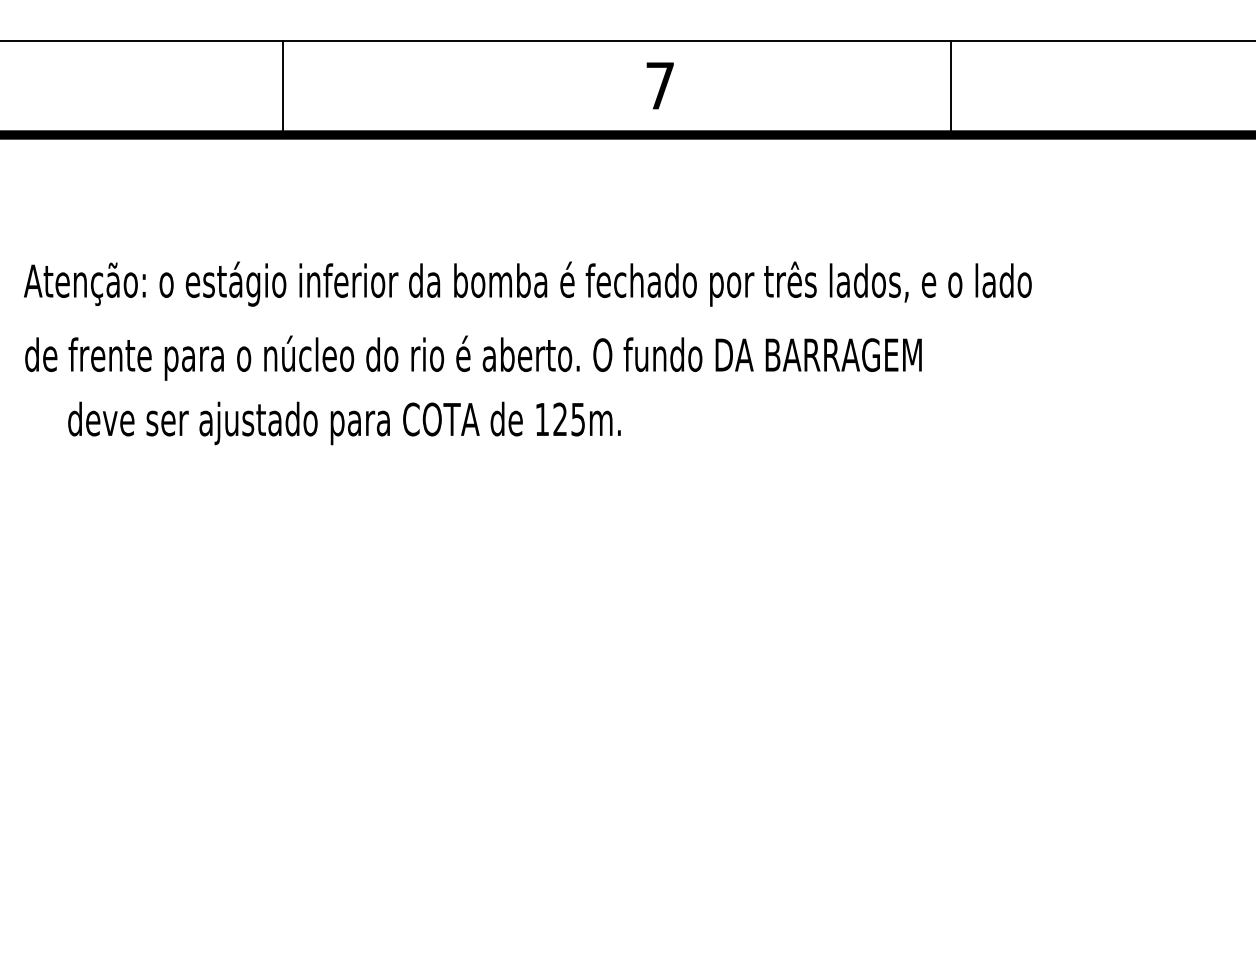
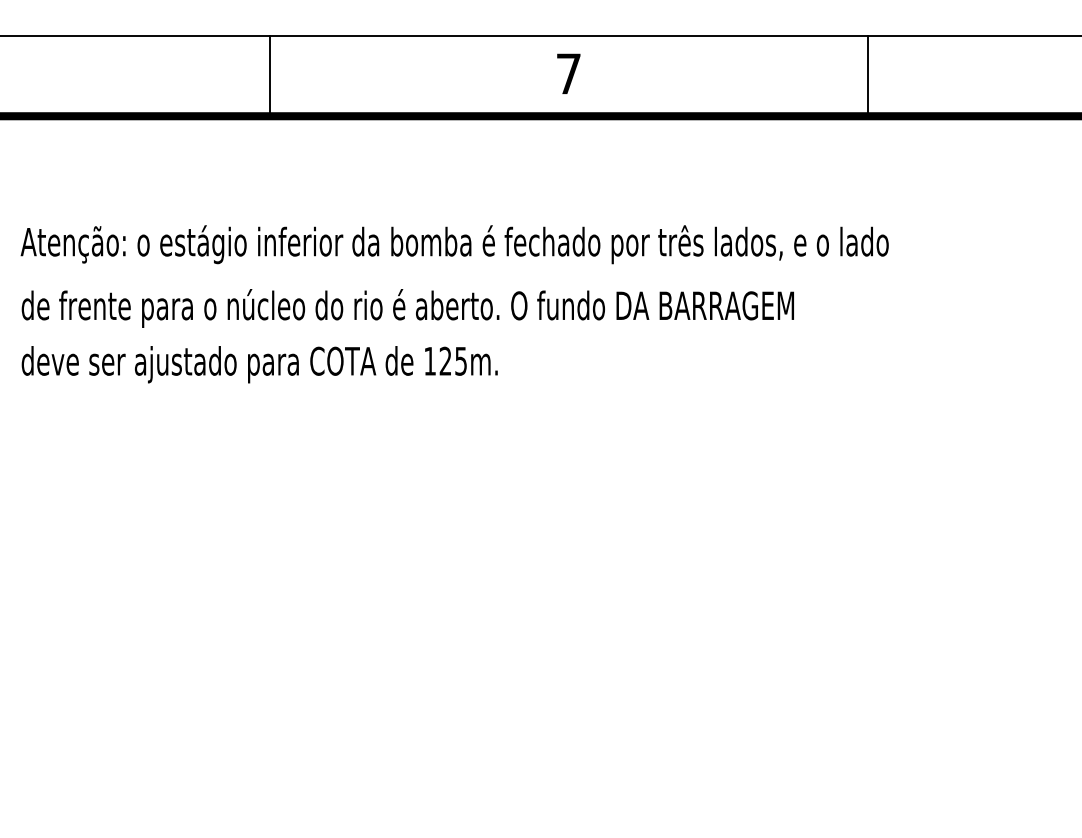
line: (283, 88) -> (270, 76), moved
line: (950, 88) -> (867, 76), moved
text: (344, 423) -> (259, 364), moved

